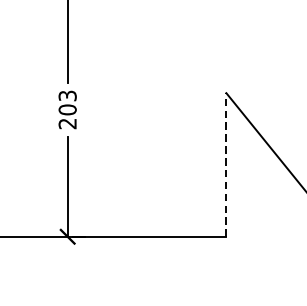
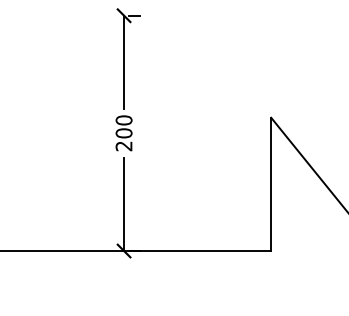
text: (67, 96) -> (123, 120), 203 -> 200
line: (226, 165) -> (271, 184), dashed -> solid

